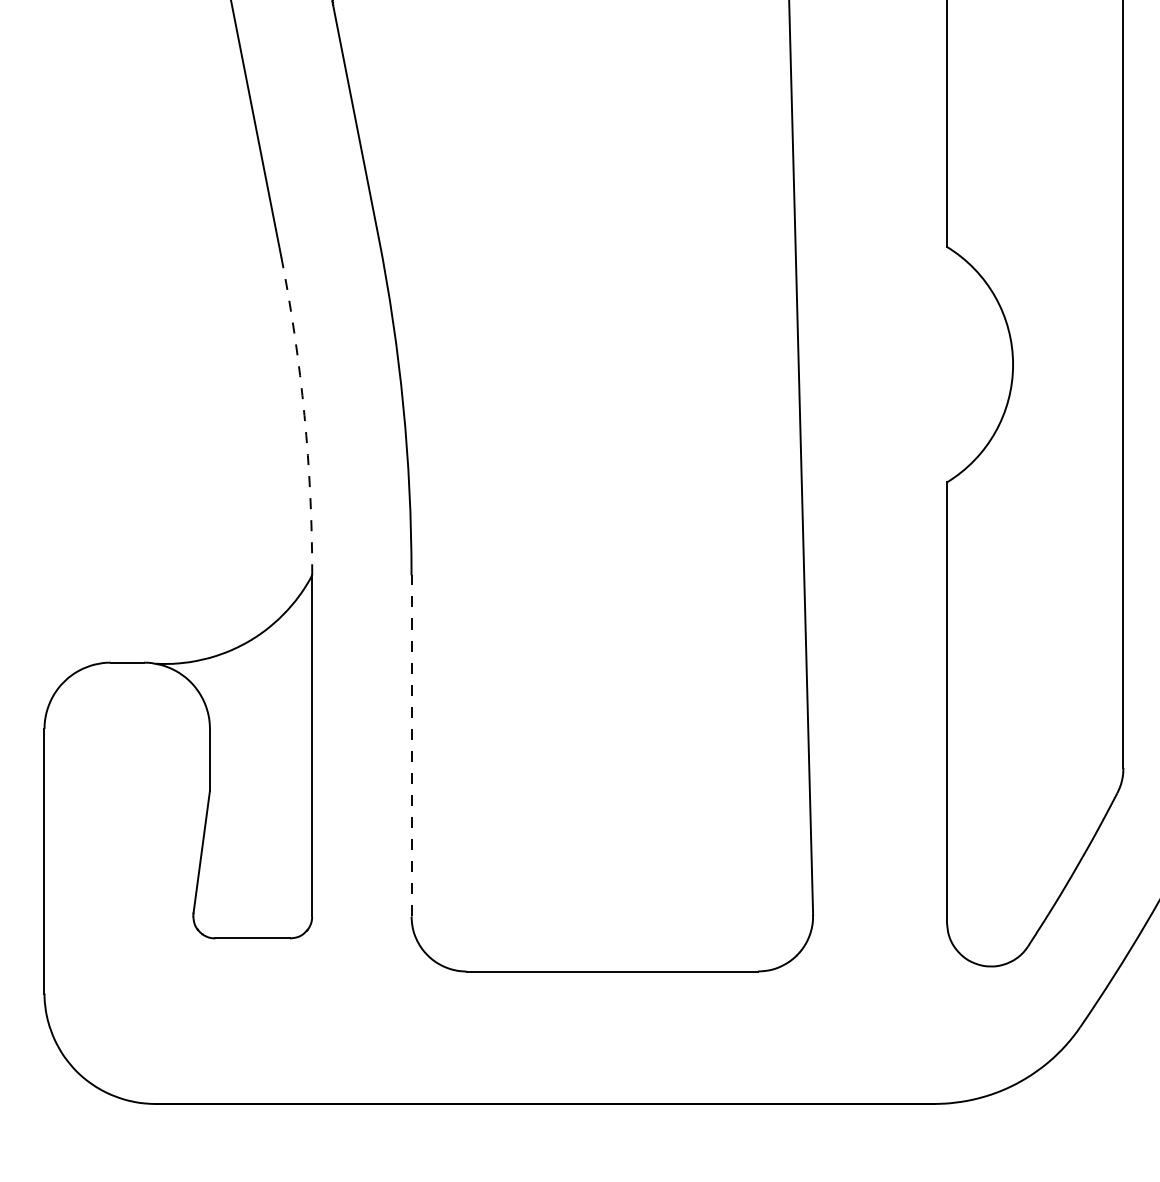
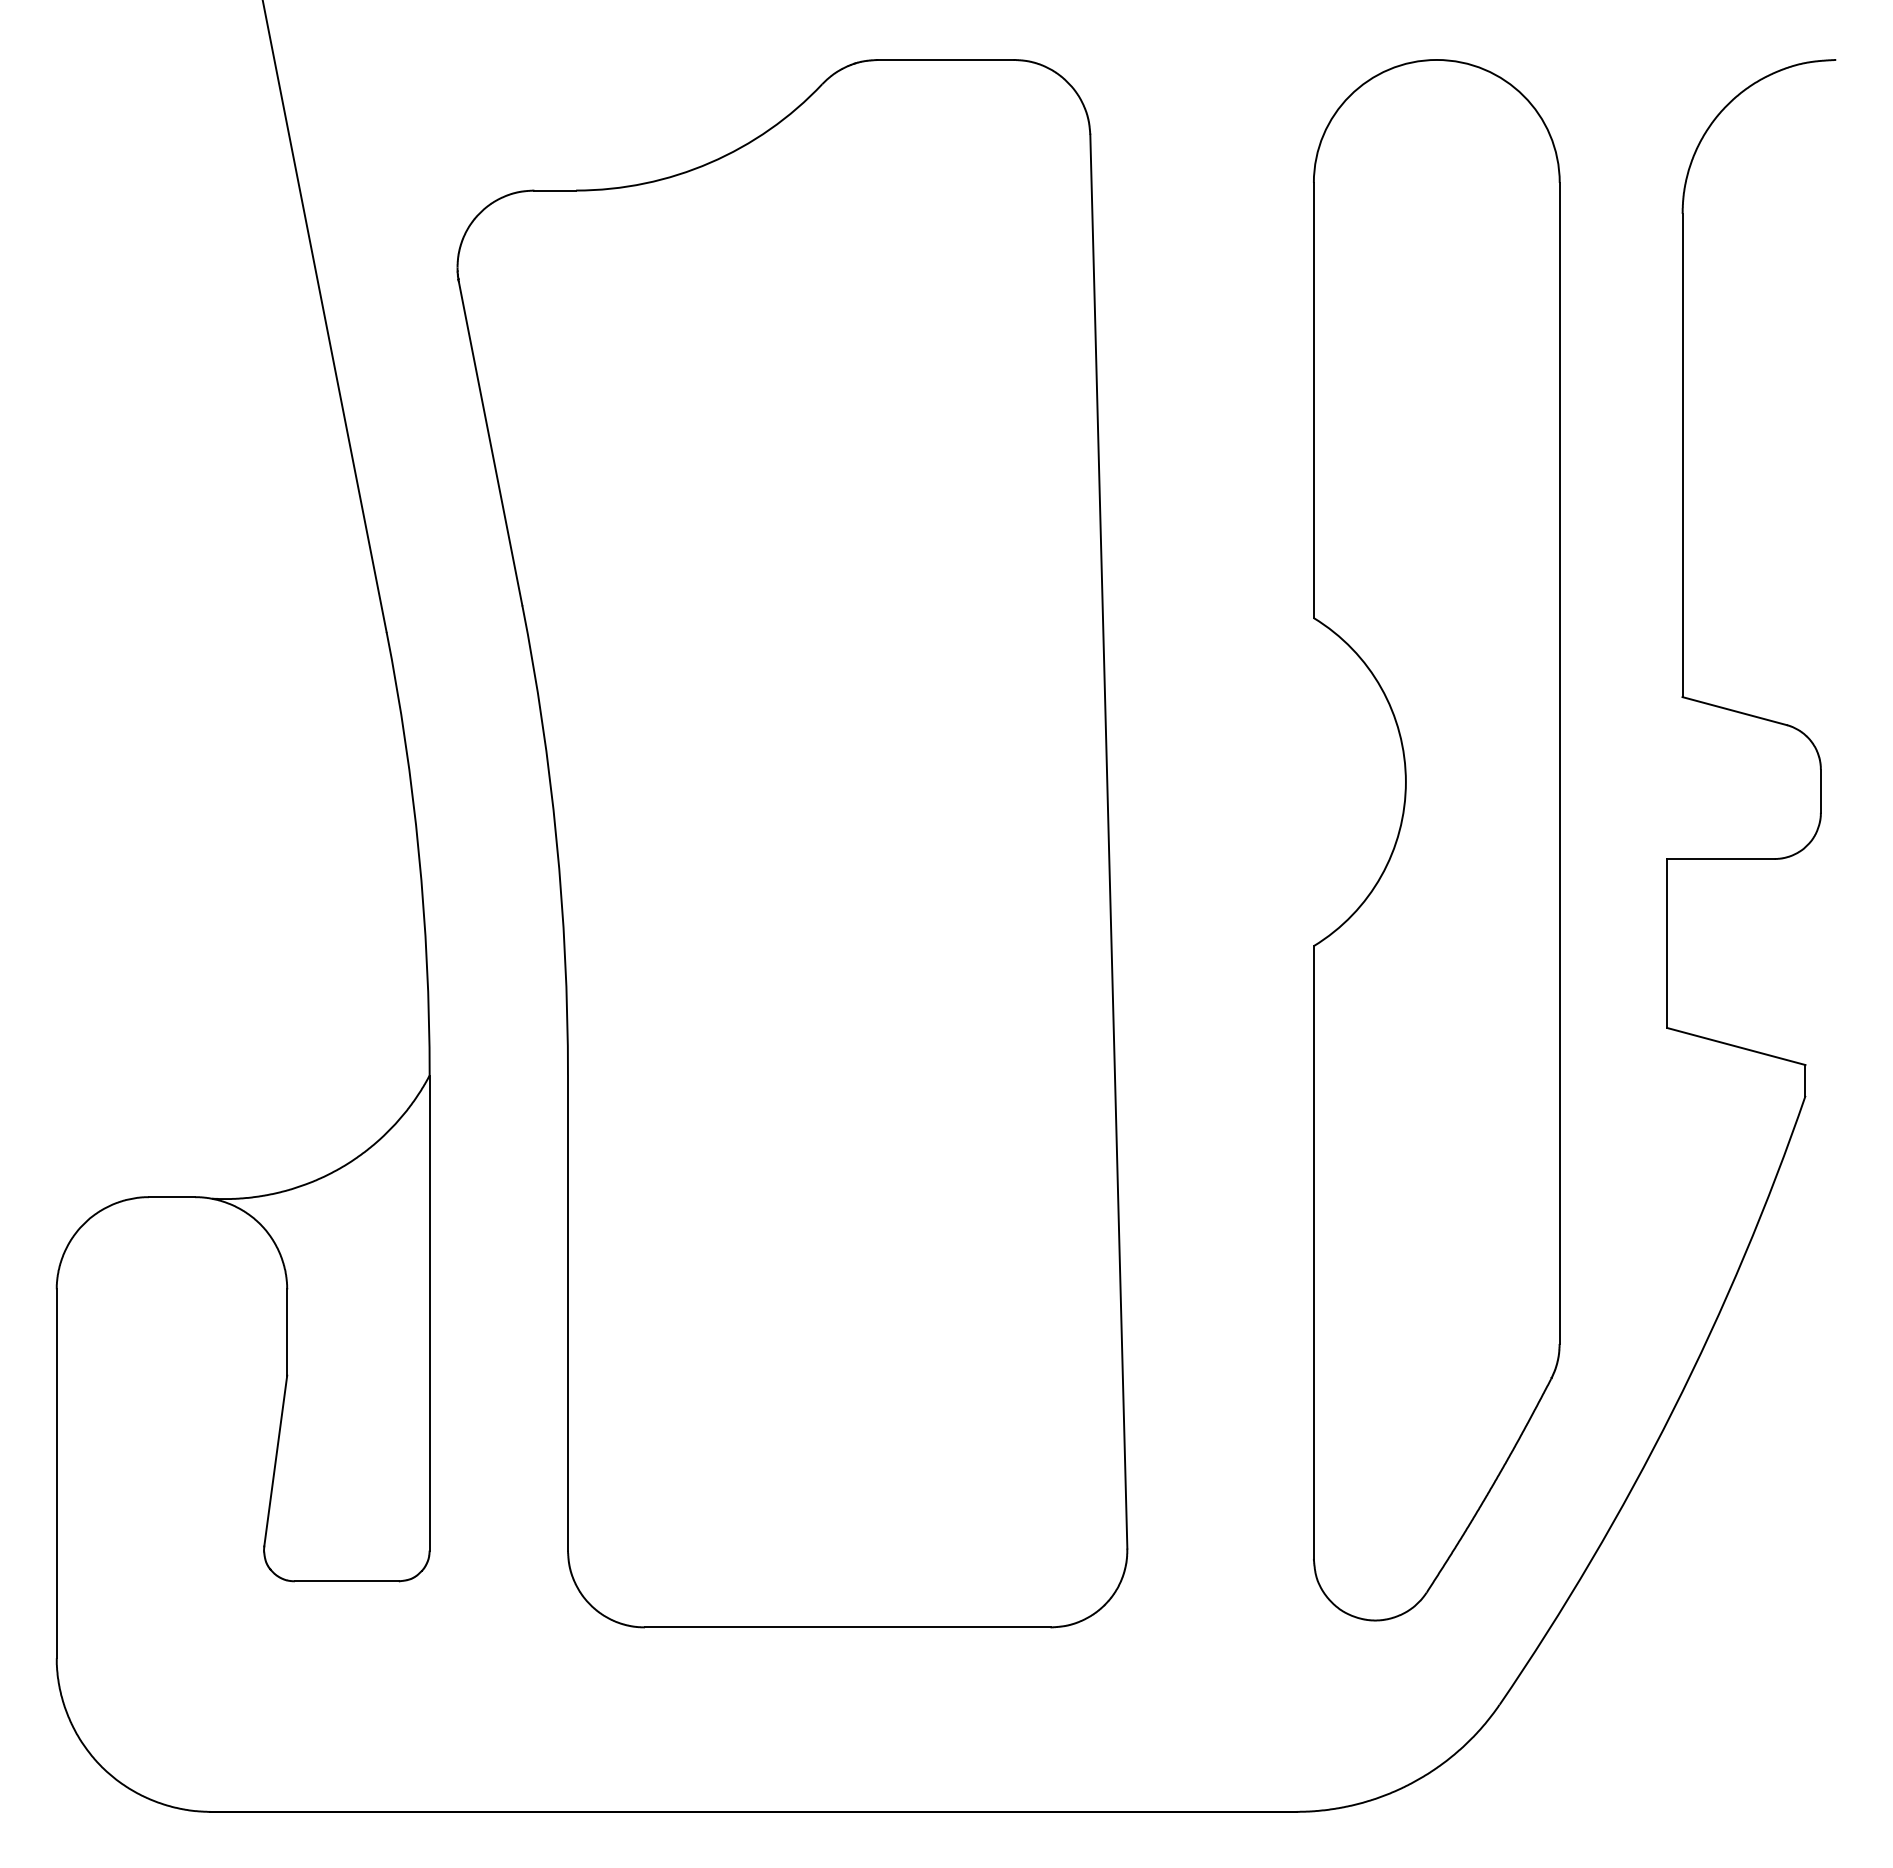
arc: (304, 415) -> (418, 852), dashed -> solid
line: (411, 746) -> (567, 1313), dashed -> solid

